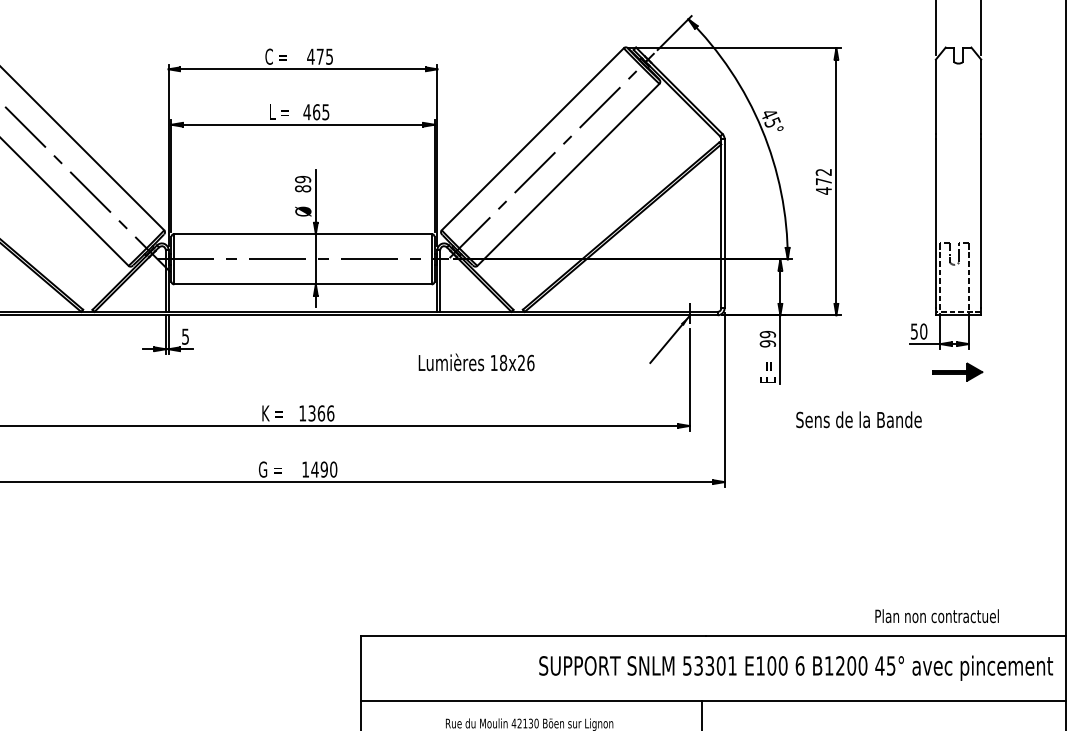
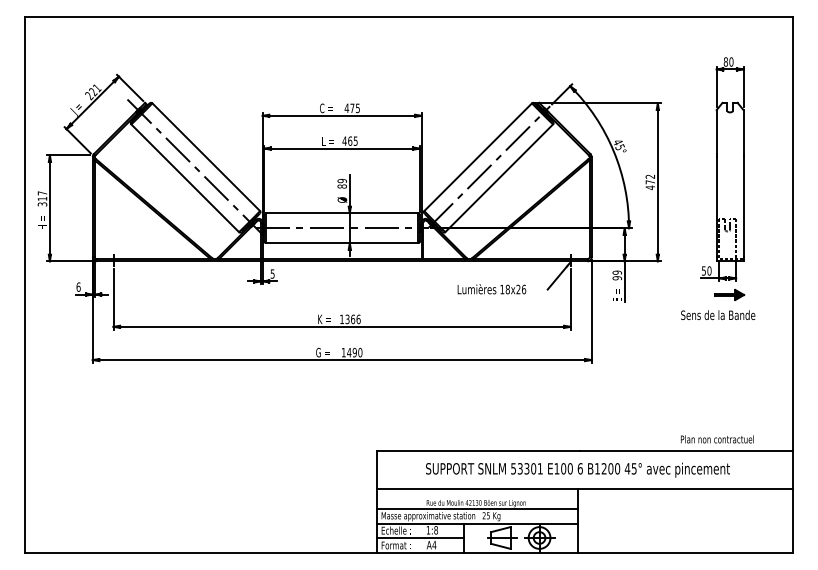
text: (475, 362) -> (491, 289), moved
text: (859, 420) -> (718, 315), moved
text: (795, 667) -> (577, 469), moved

